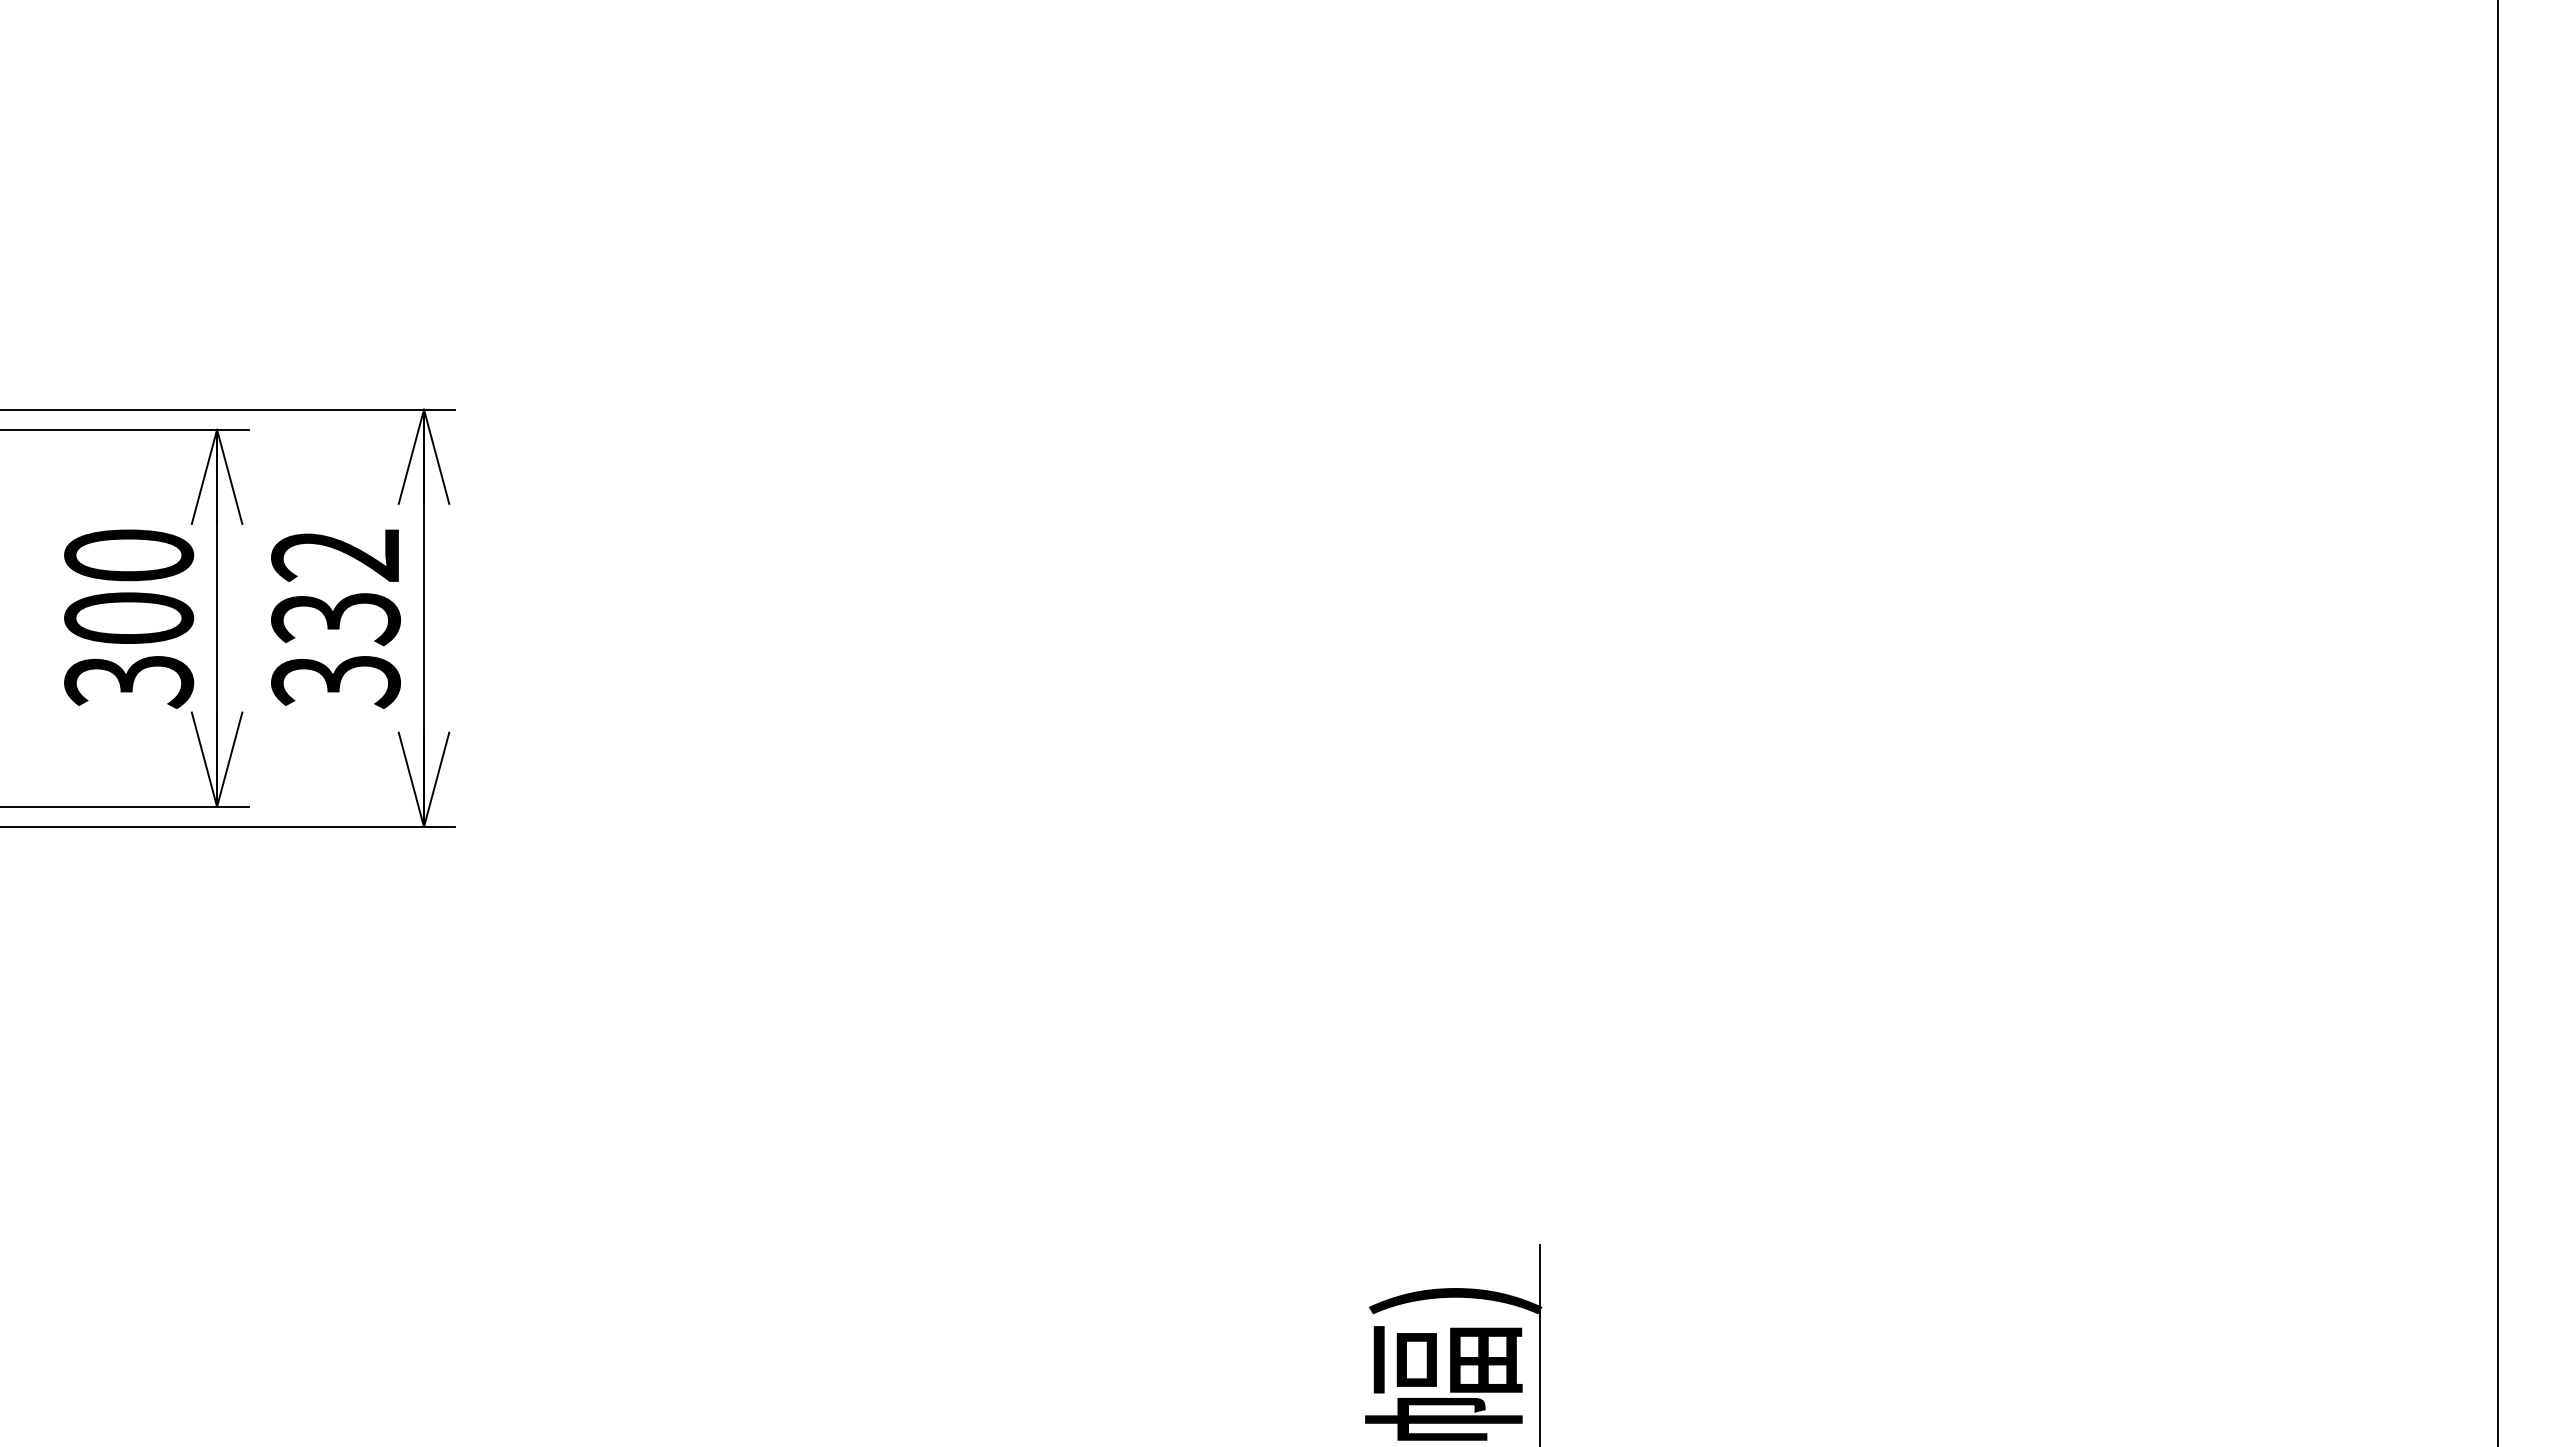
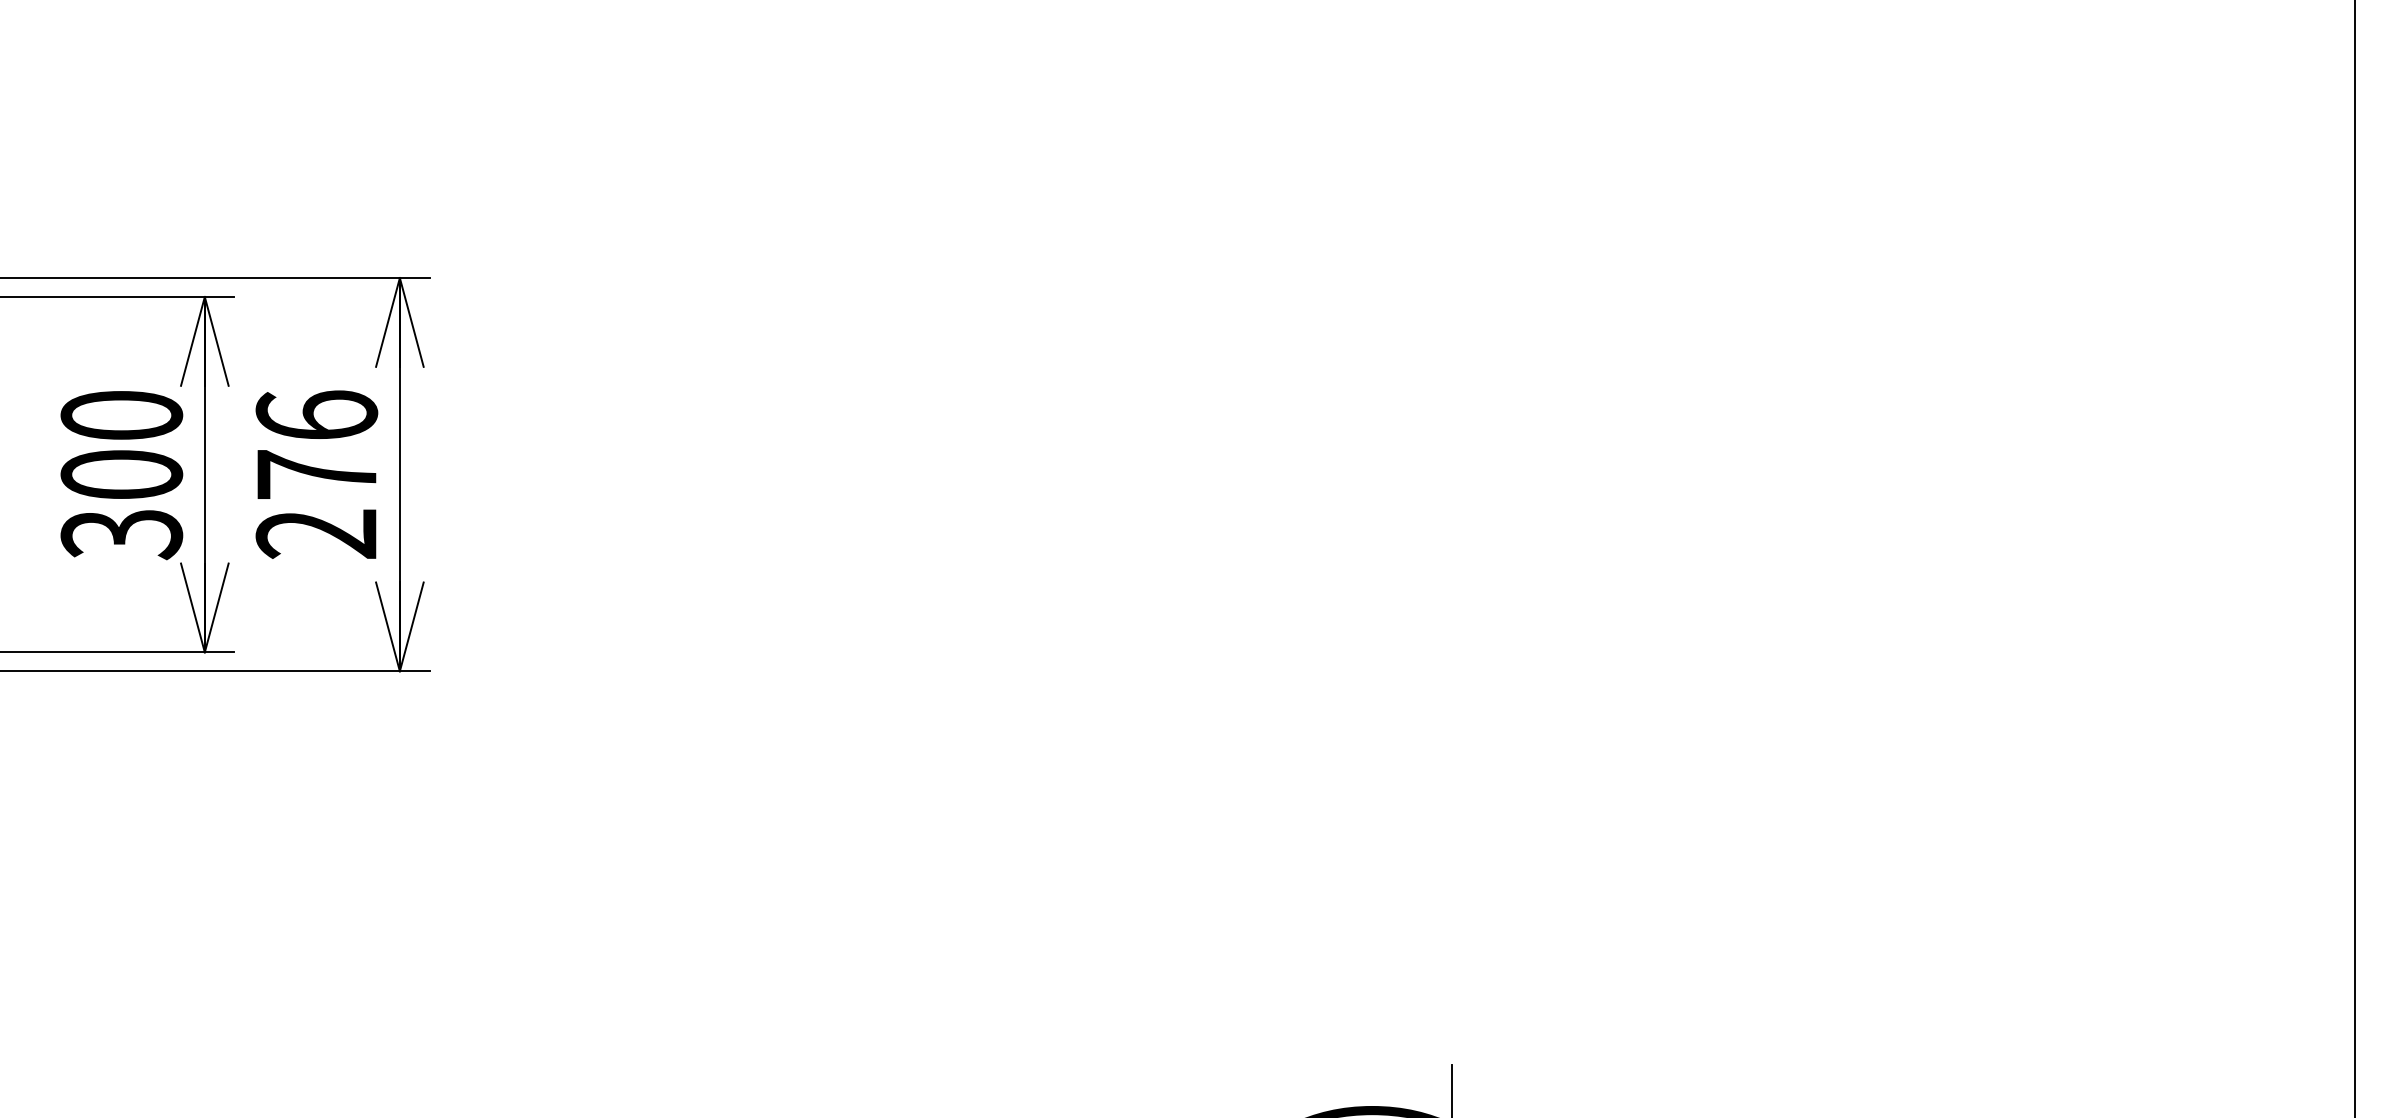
text: (336, 618) -> (317, 474), 332 -> 276

